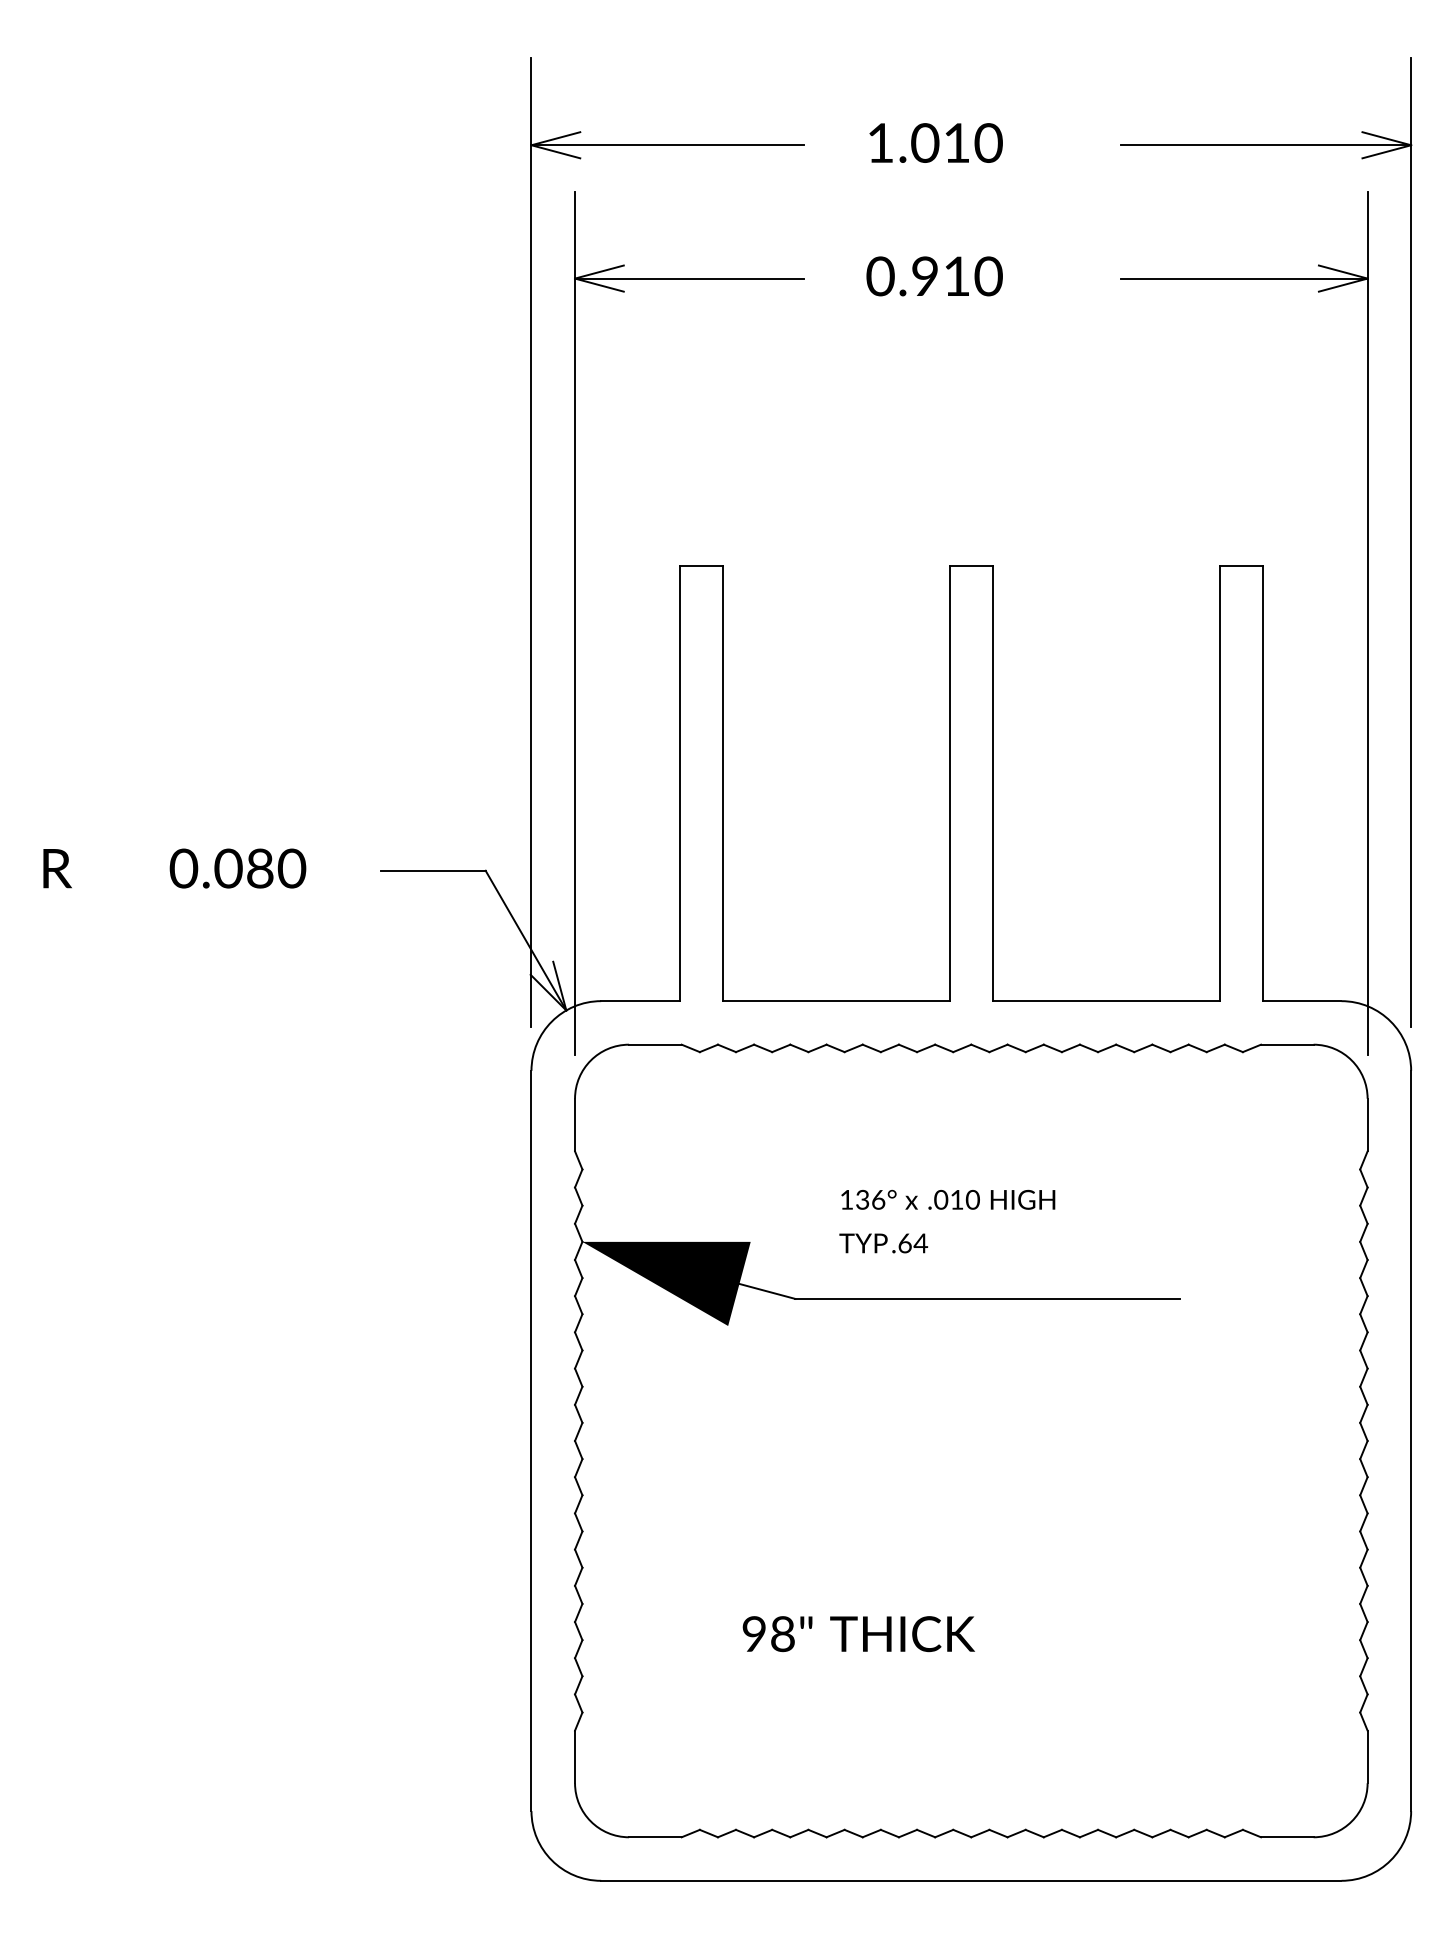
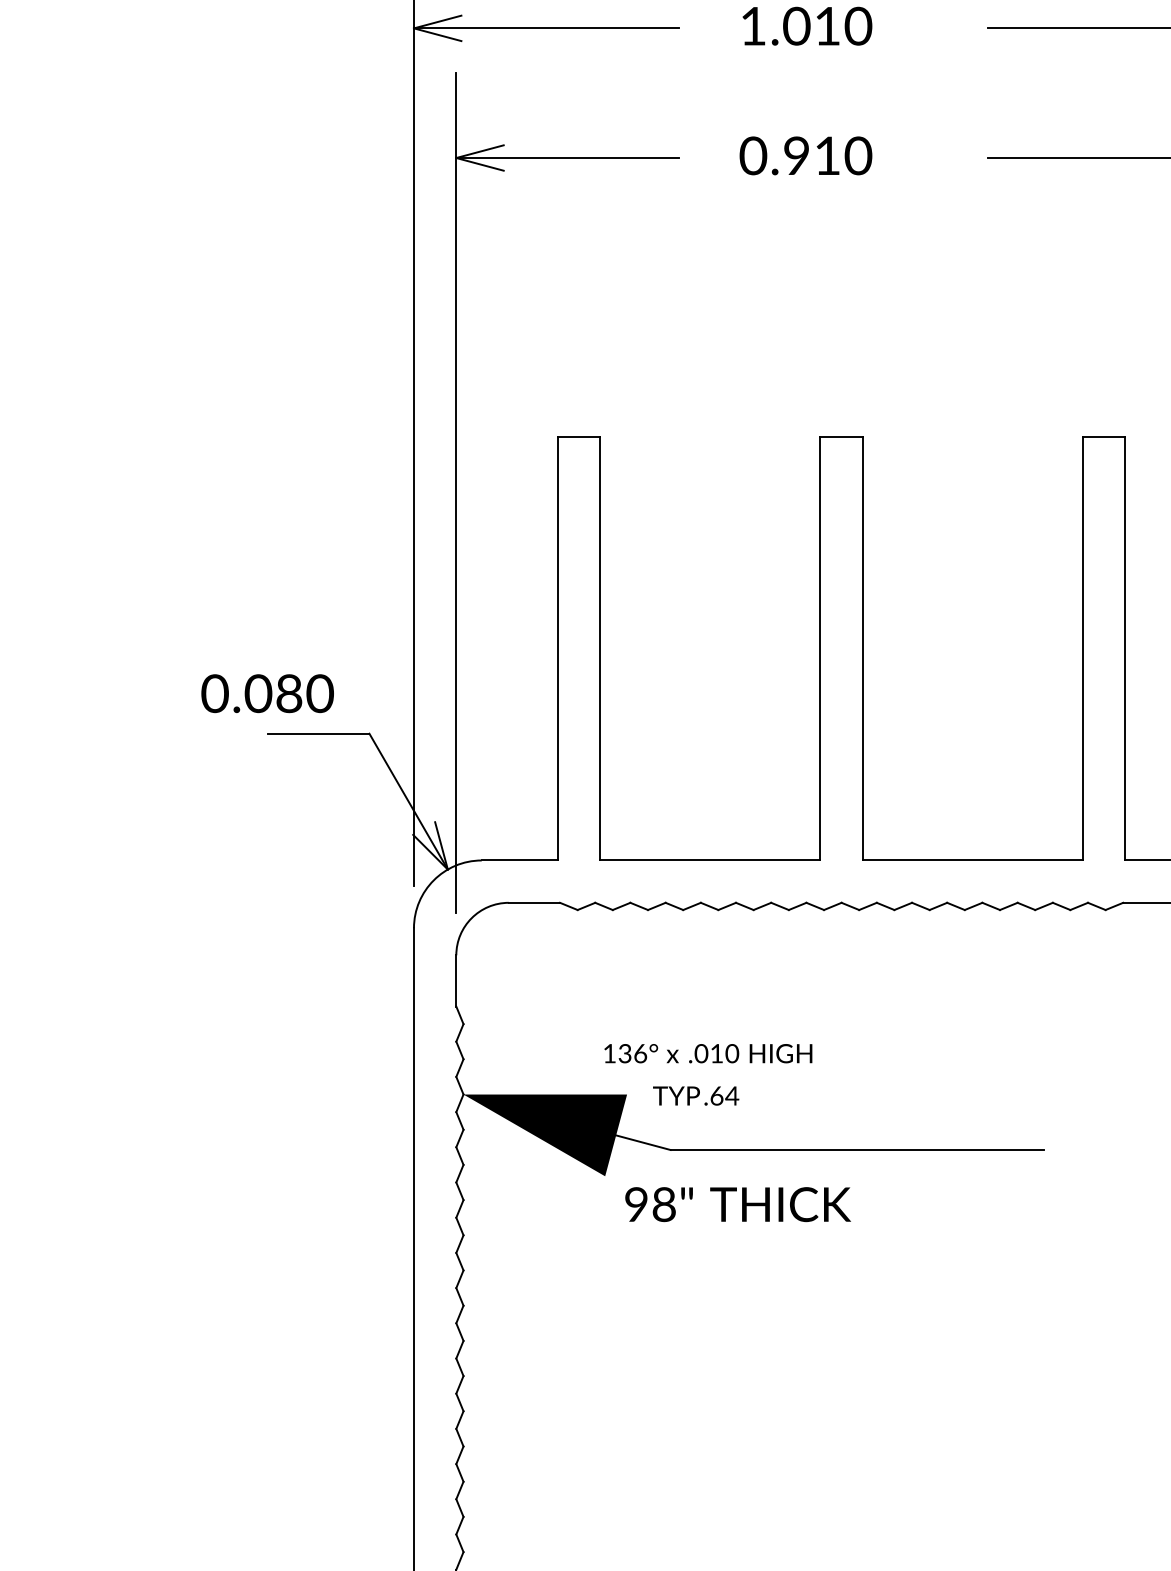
text: (237, 868) -> (267, 693), moved
text: (948, 1199) -> (708, 1053), moved
text: (883, 1243) -> (695, 1096), moved
text: (858, 1634) -> (737, 1204), moved

